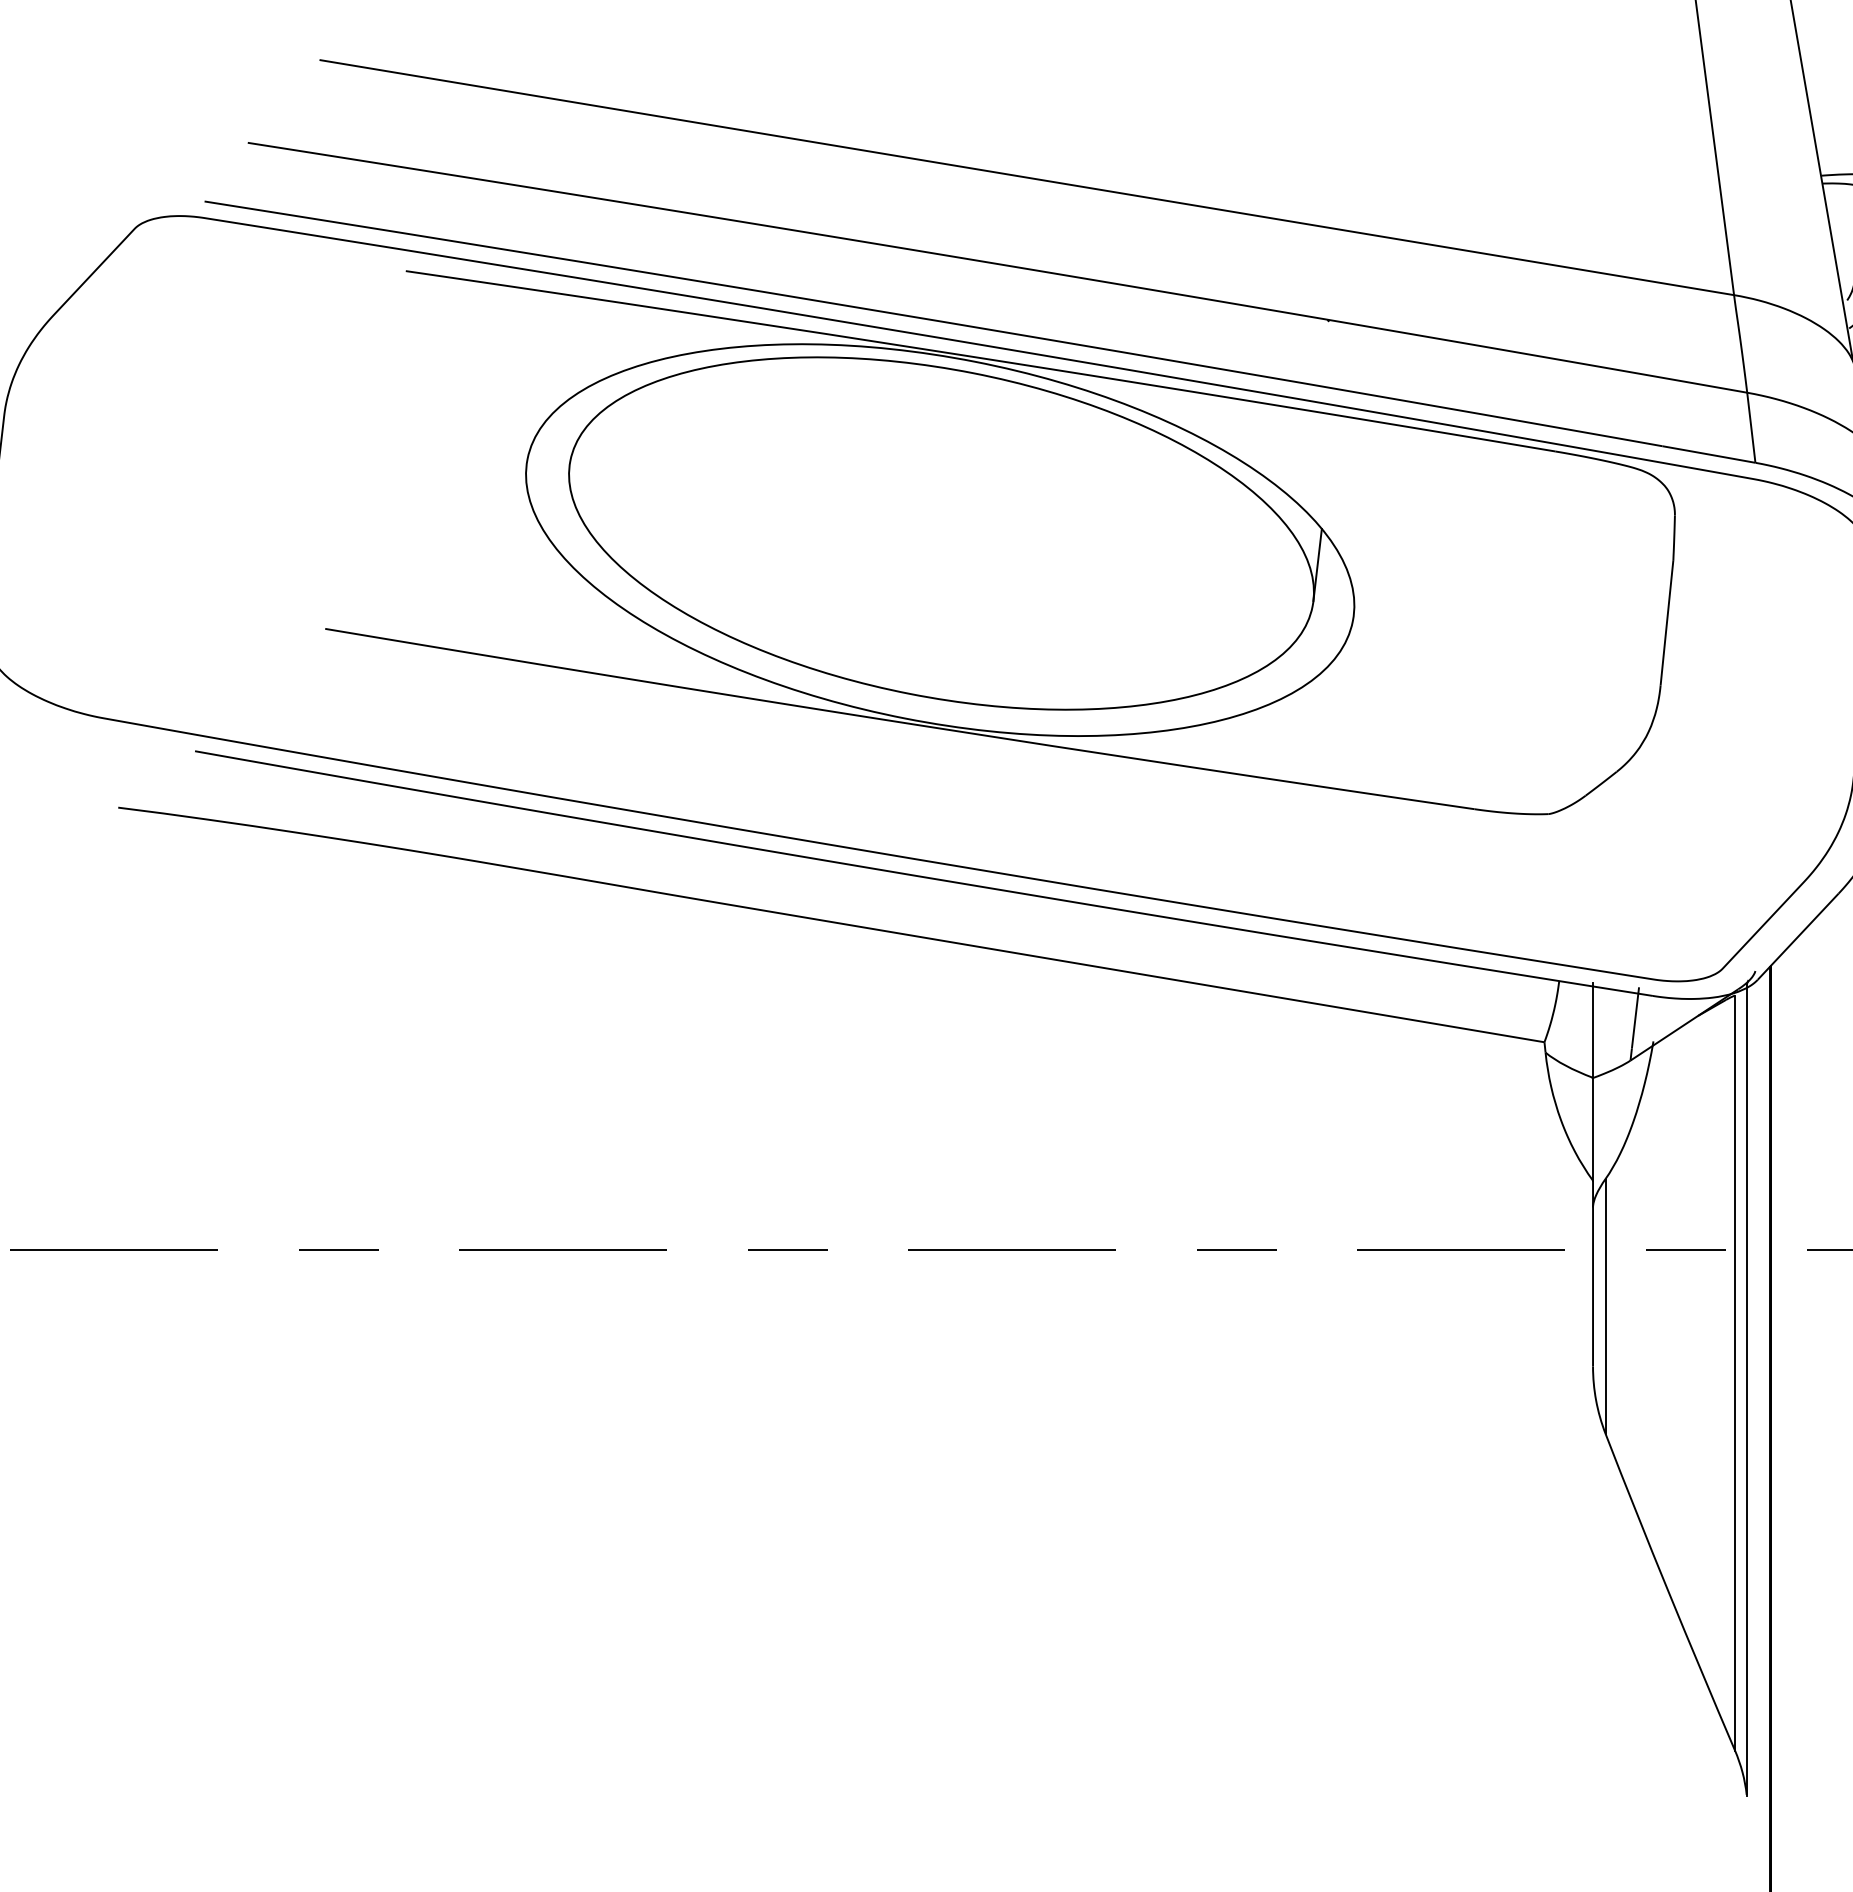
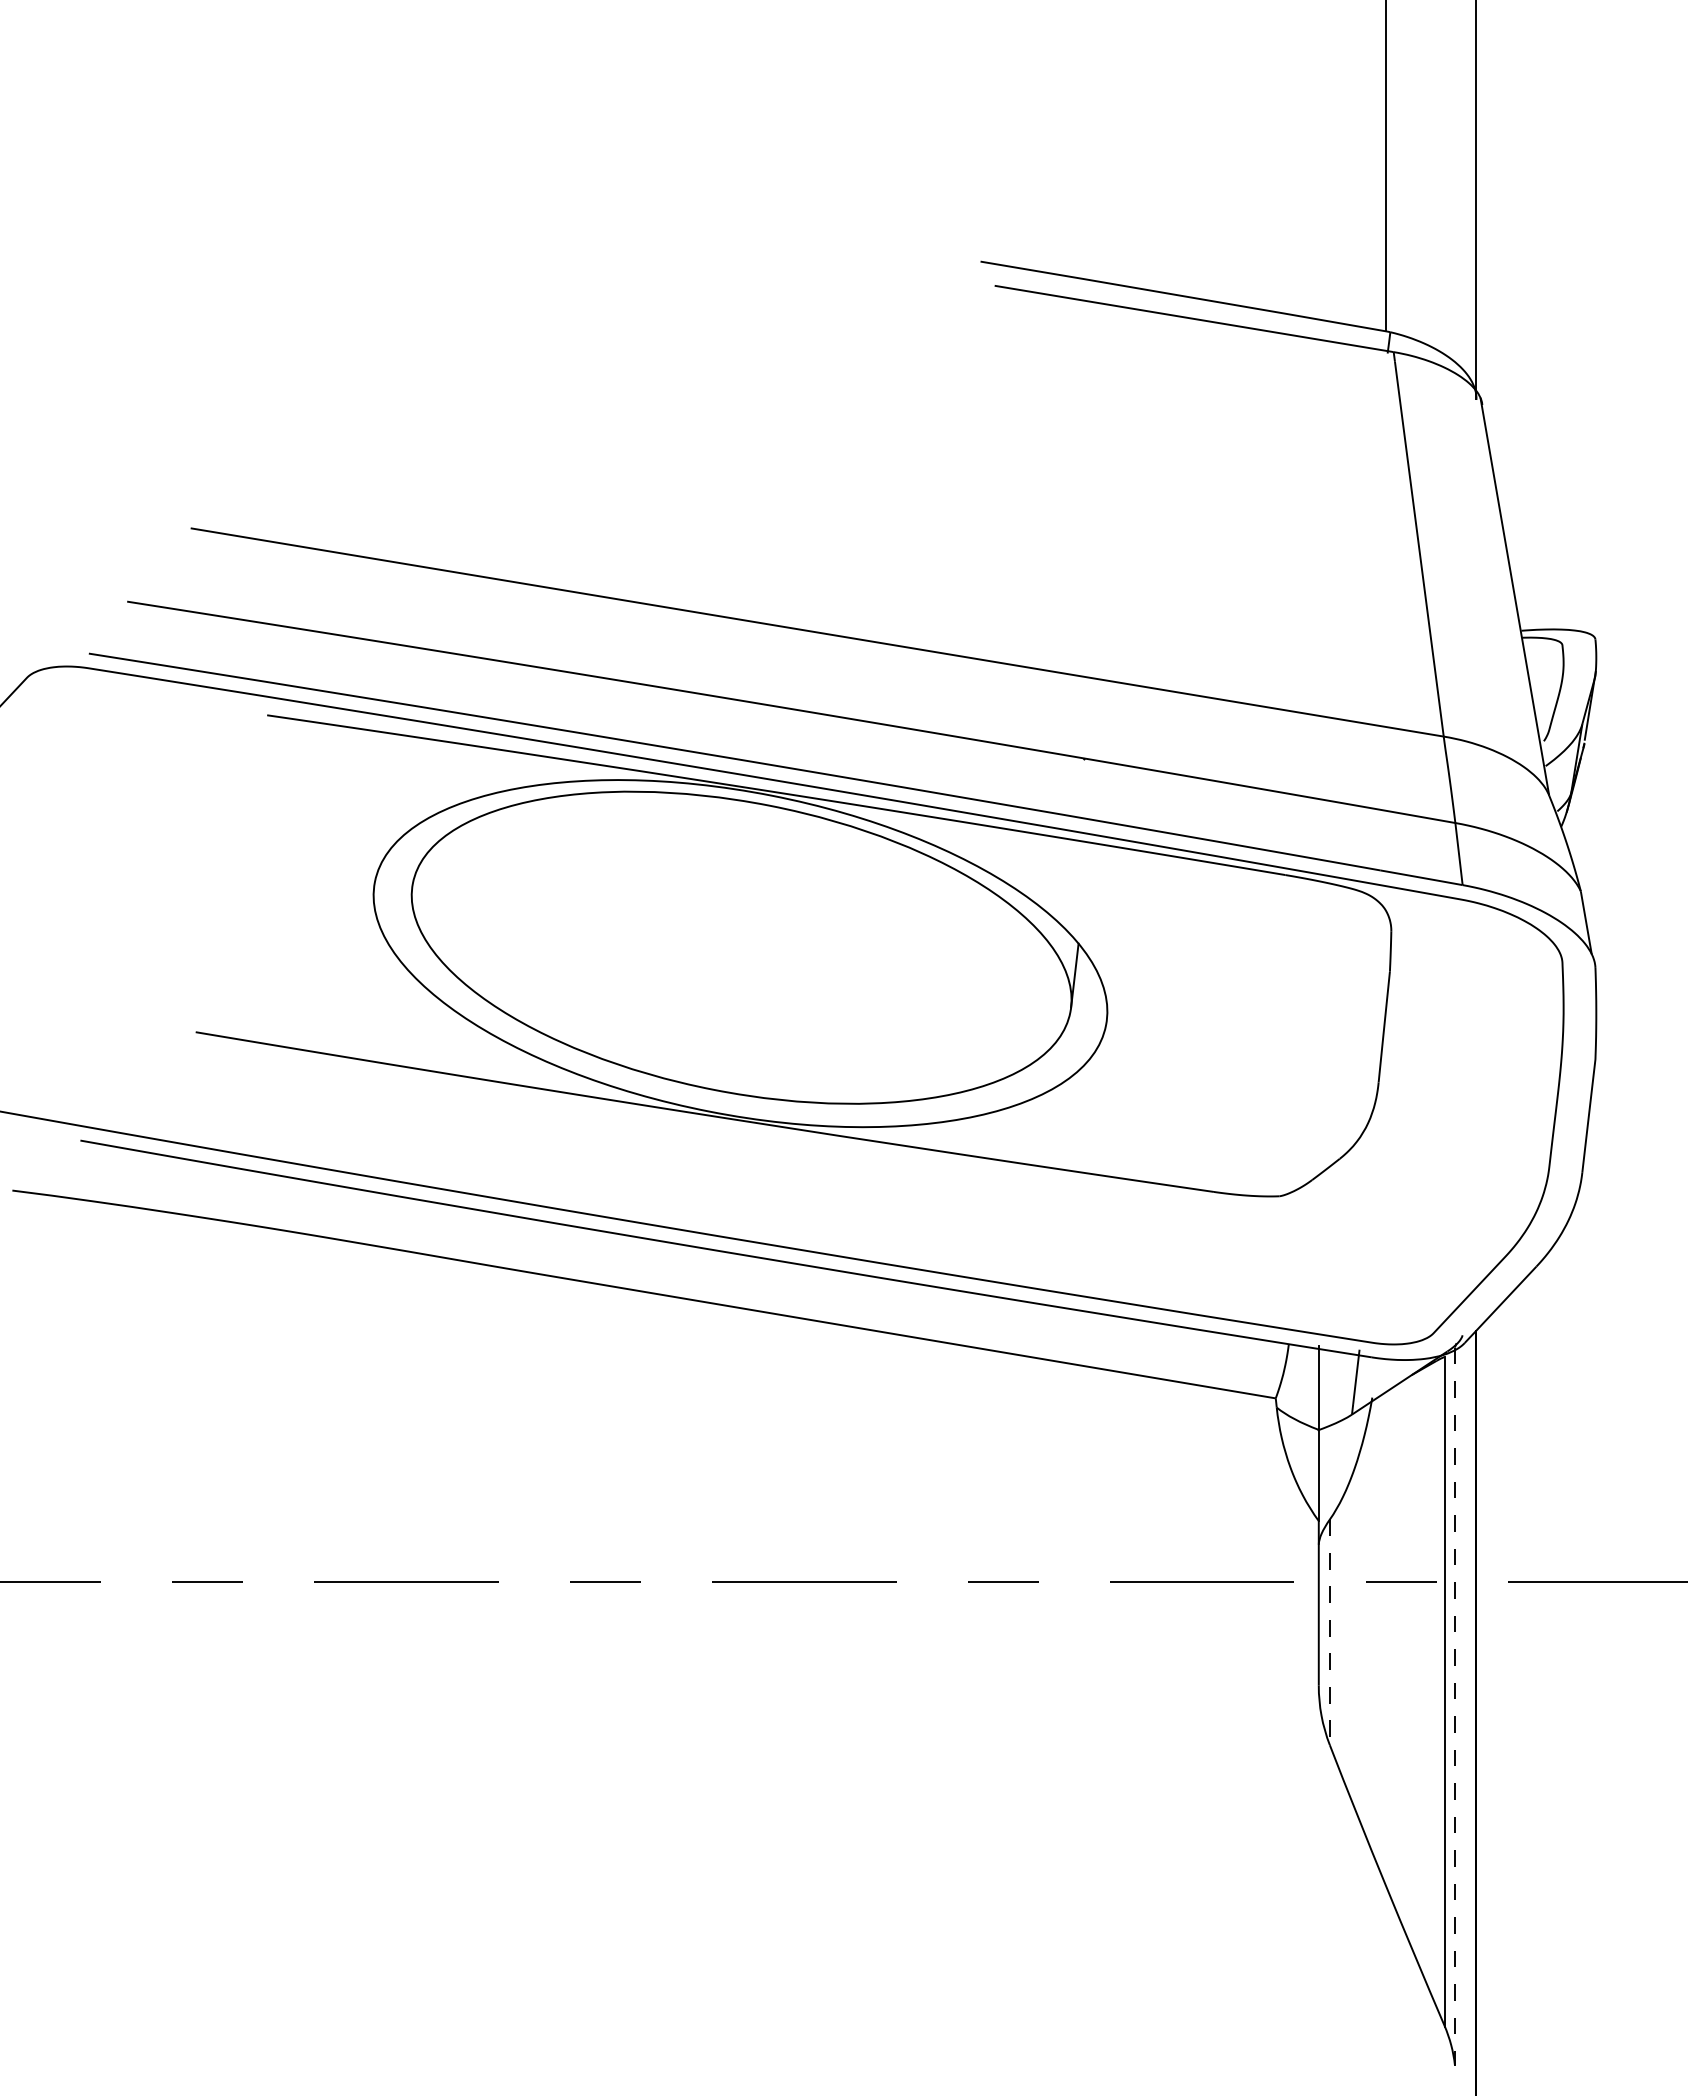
line: (1605, 1306) -> (1329, 1632), solid -> dashed
line: (1746, 1391) -> (1454, 1707), solid -> dashed

